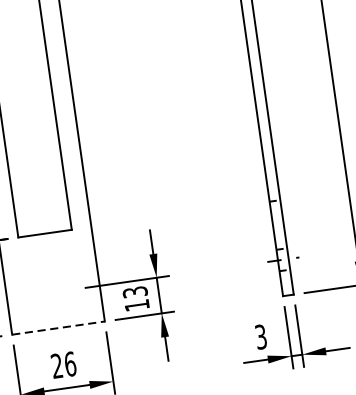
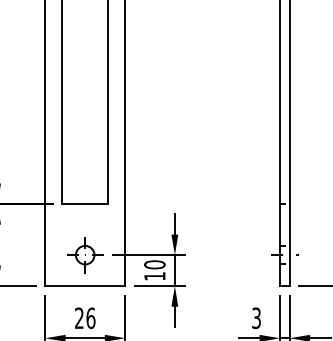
text: (134, 291) -> (154, 264), 13 -> 10
part: (53, 292) -> (85, 255), added
line: (58, 328) -> (85, 286), dashed -> solid

